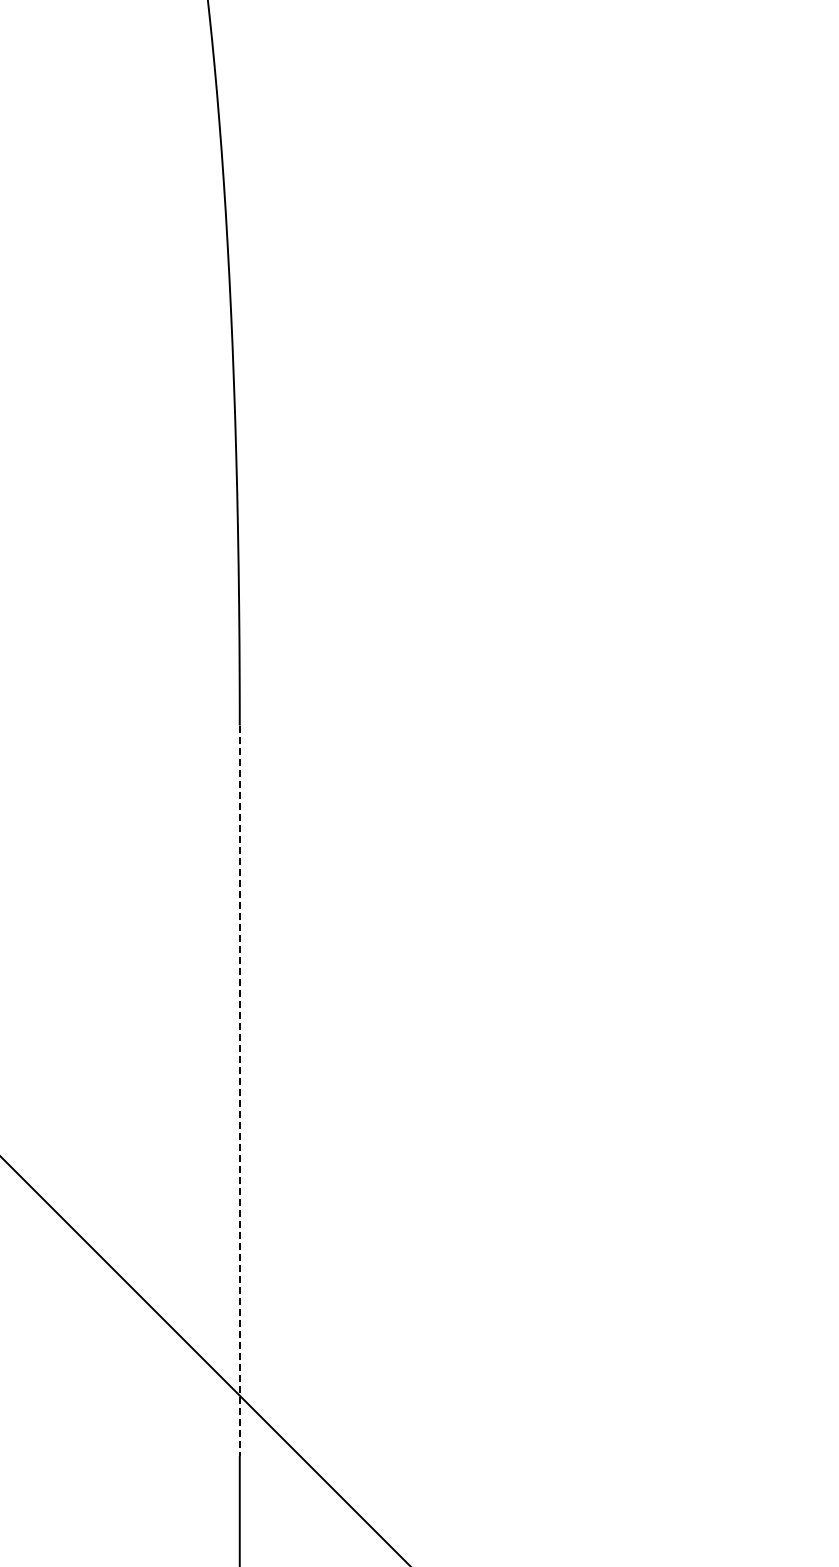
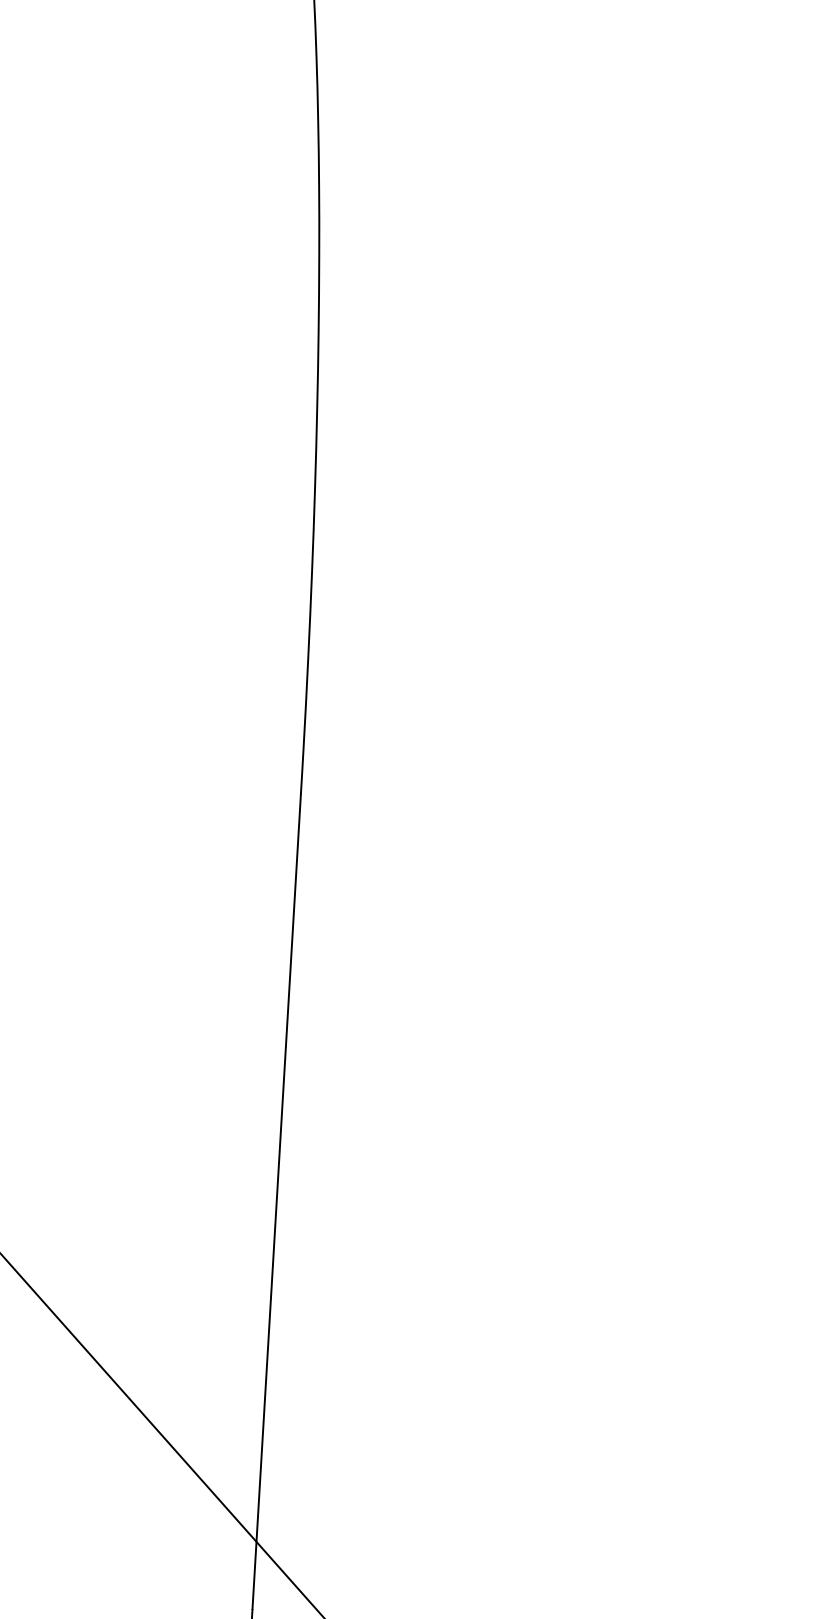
line: (239, 1091) -> (276, 1202), dashed -> solid

